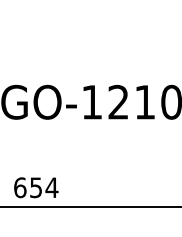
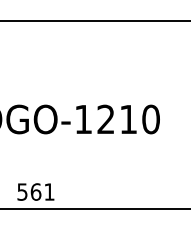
text: (36, 187) -> (36, 191), 654 -> 561

